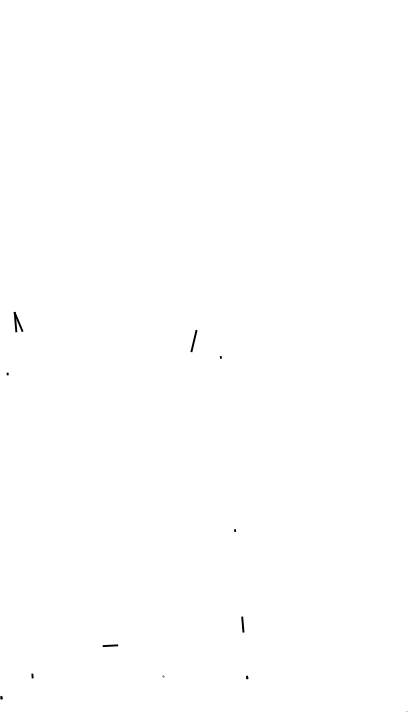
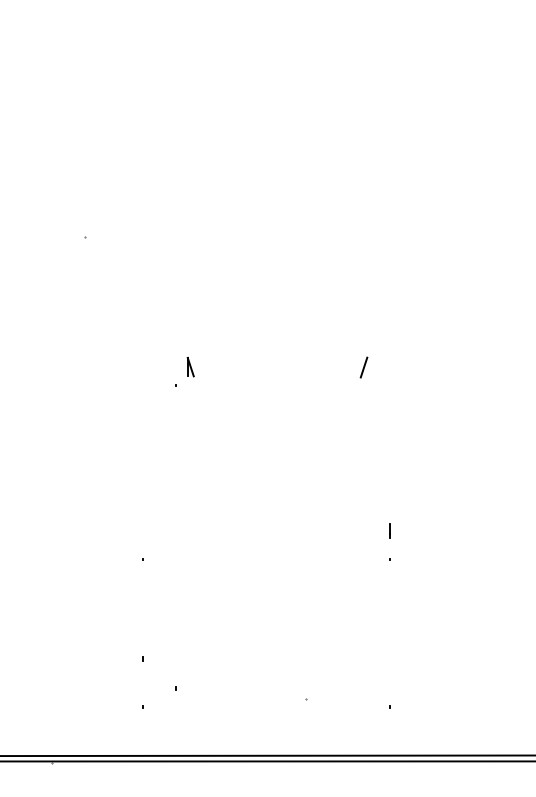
part: (18, 322) -> (190, 367), moved
line: (242, 623) -> (389, 530), moved
line: (110, 645) -> (255, 664), removed

